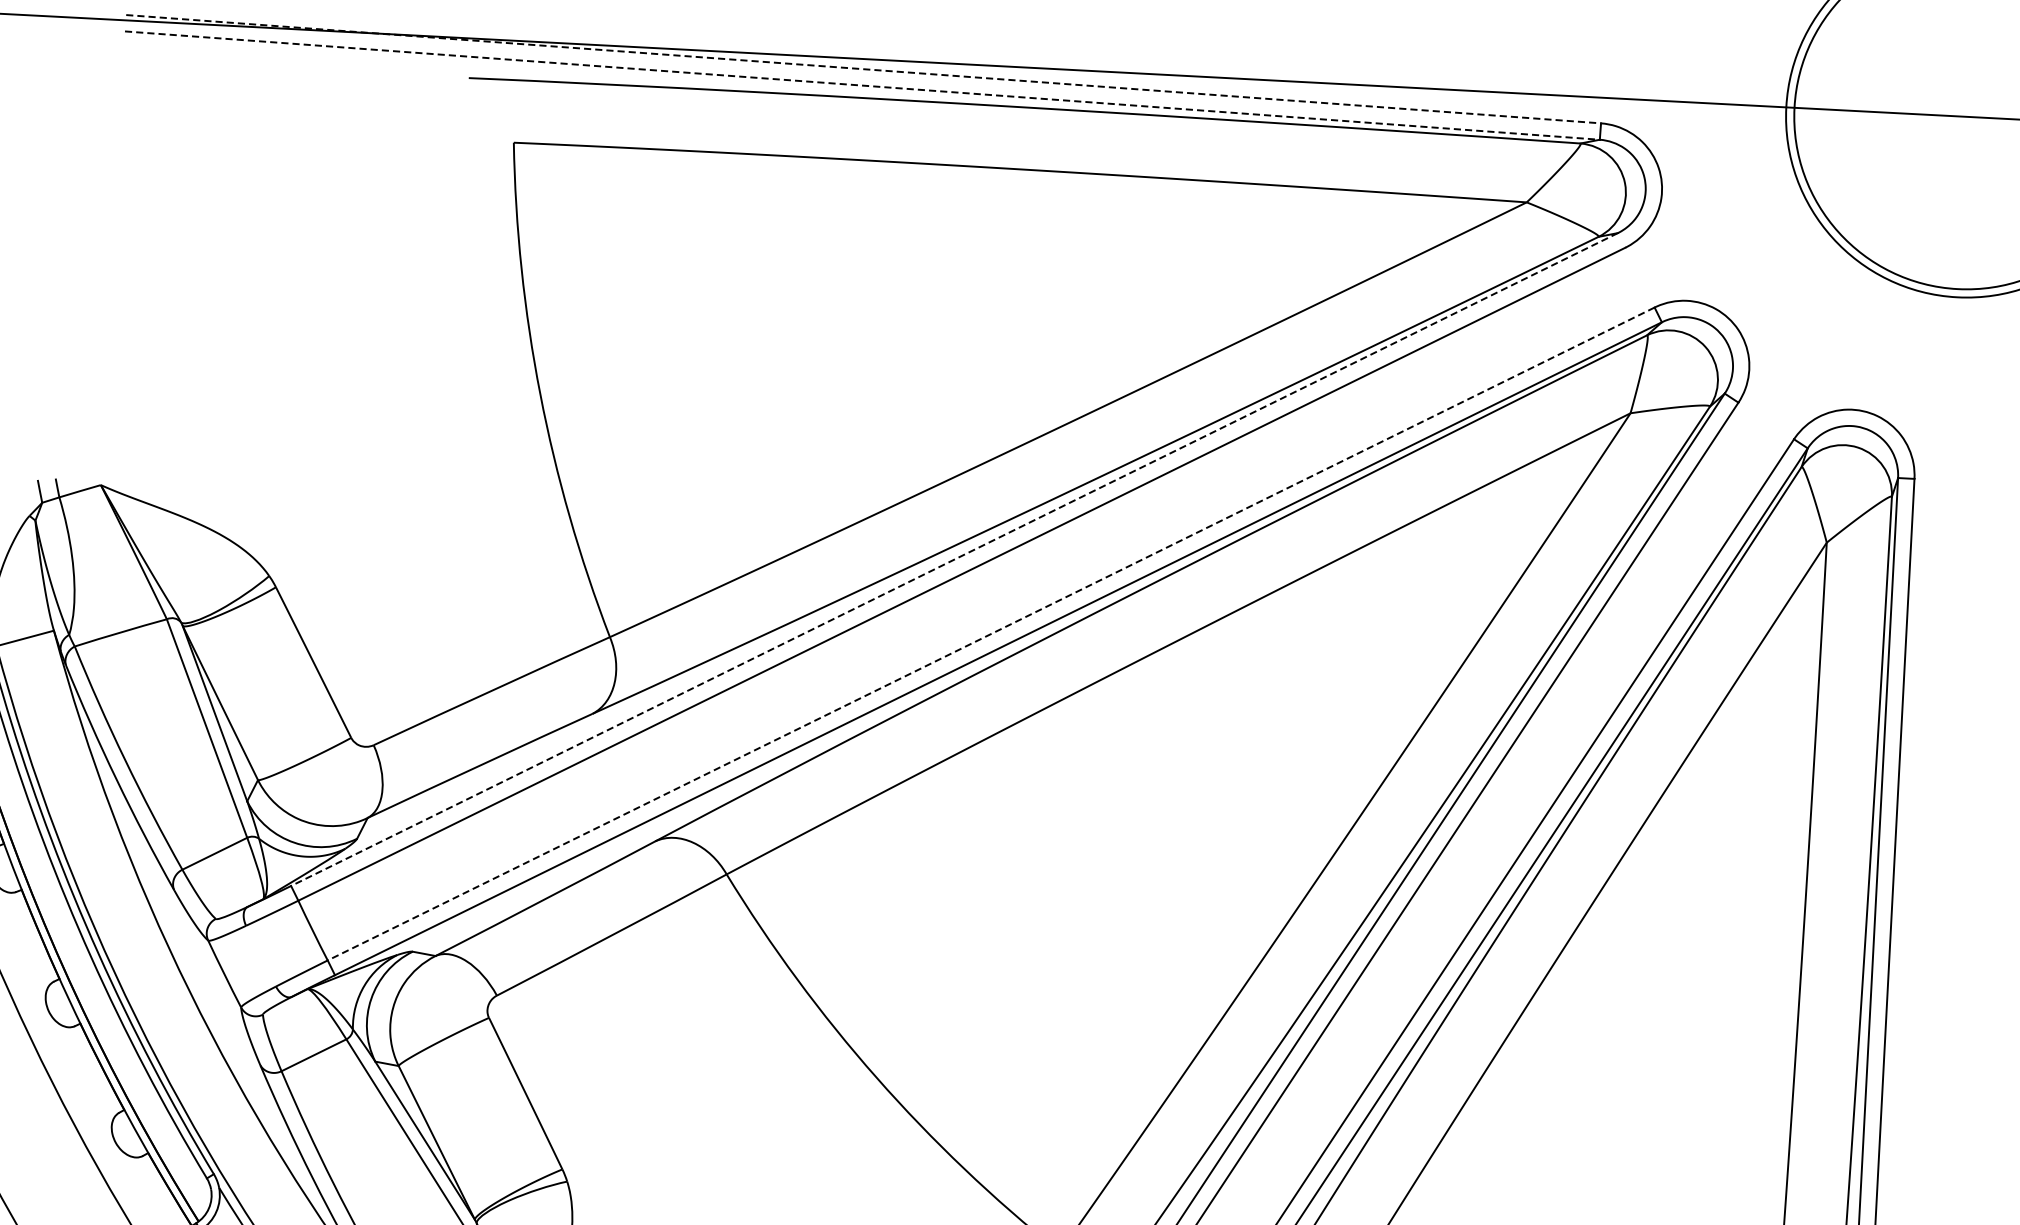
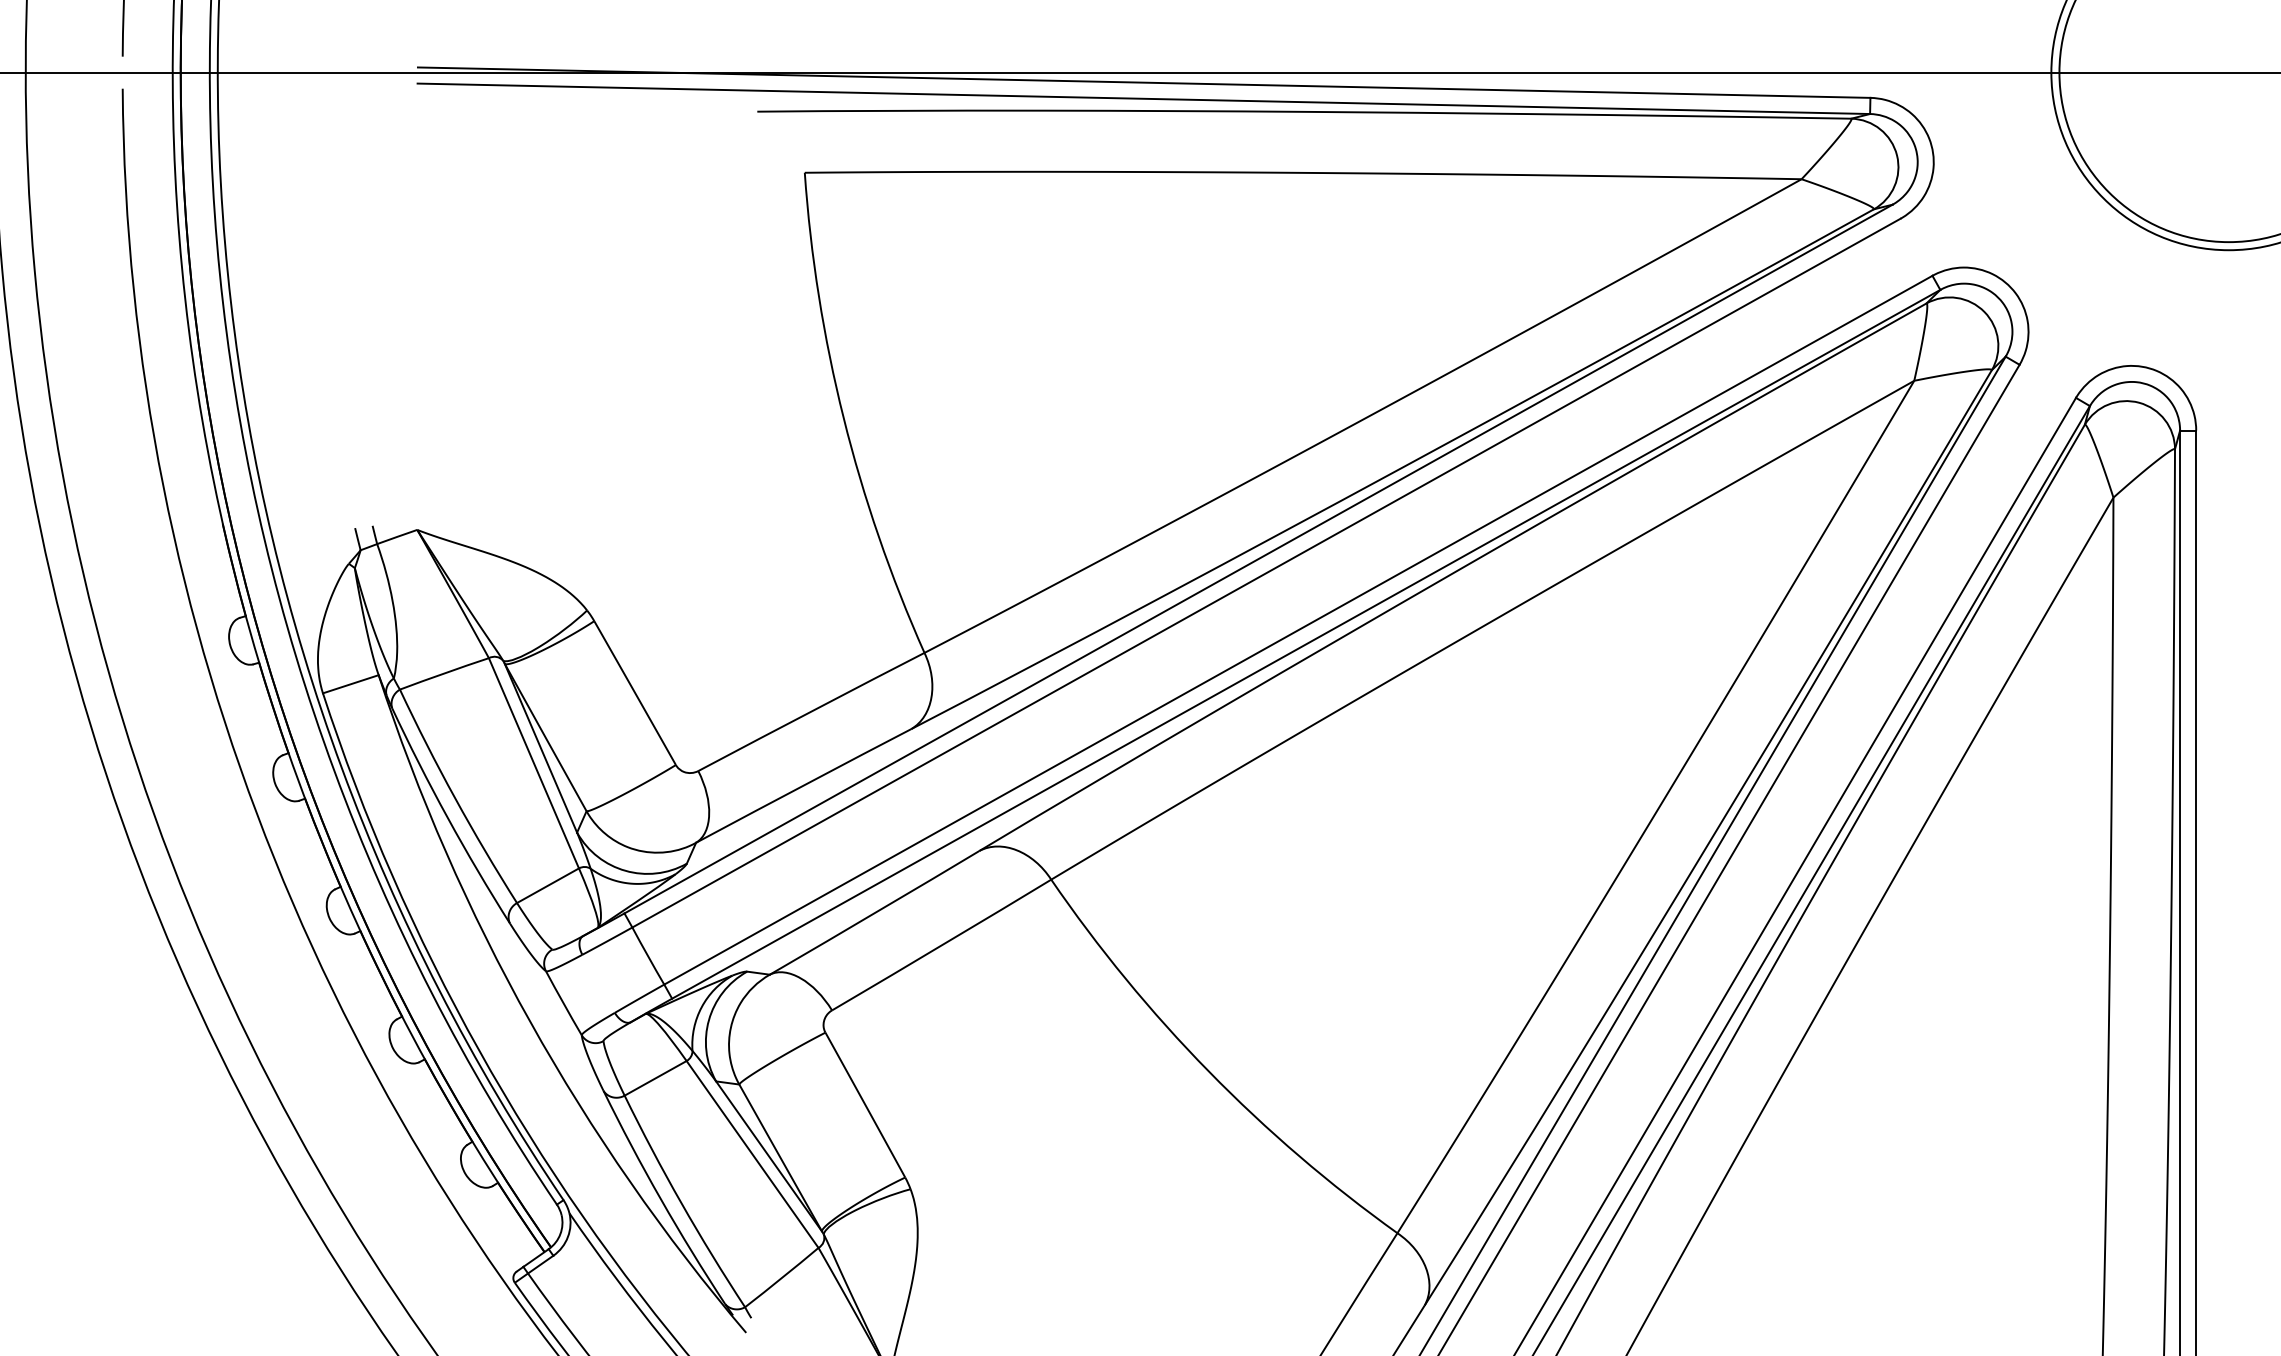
line: (863, 69) -> (1144, 82), dashed -> solid
line: (863, 85) -> (1144, 98), dashed -> solid
line: (954, 559) -> (1258, 559), dashed -> solid
line: (990, 634) -> (1297, 630), dashed -> solid

